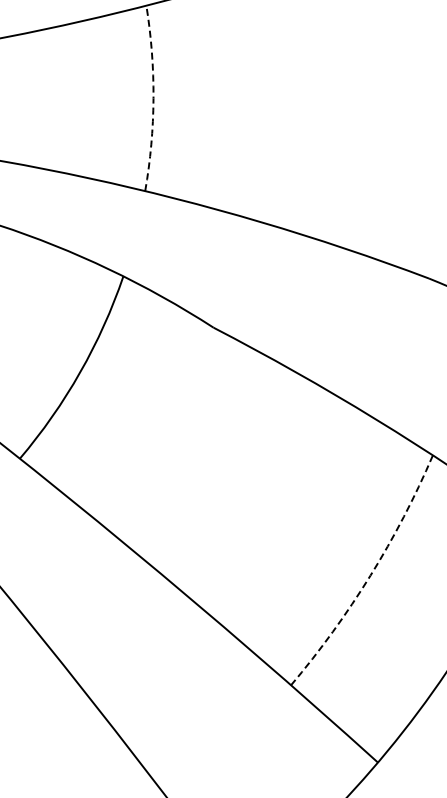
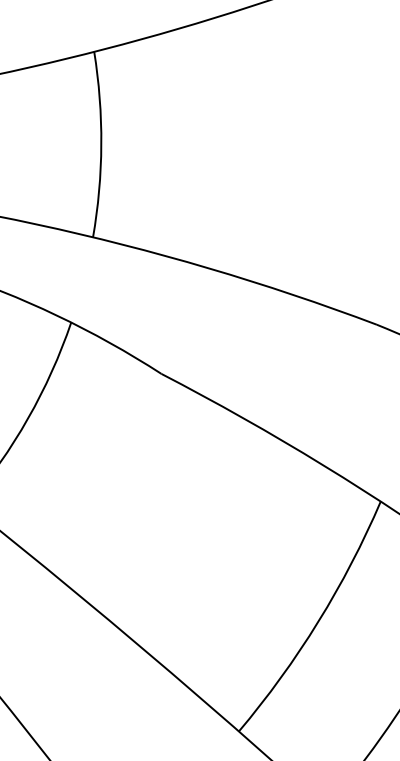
arc: (153, 98) -> (101, 144), dashed -> solid
arc: (370, 575) -> (318, 621), dashed -> solid

